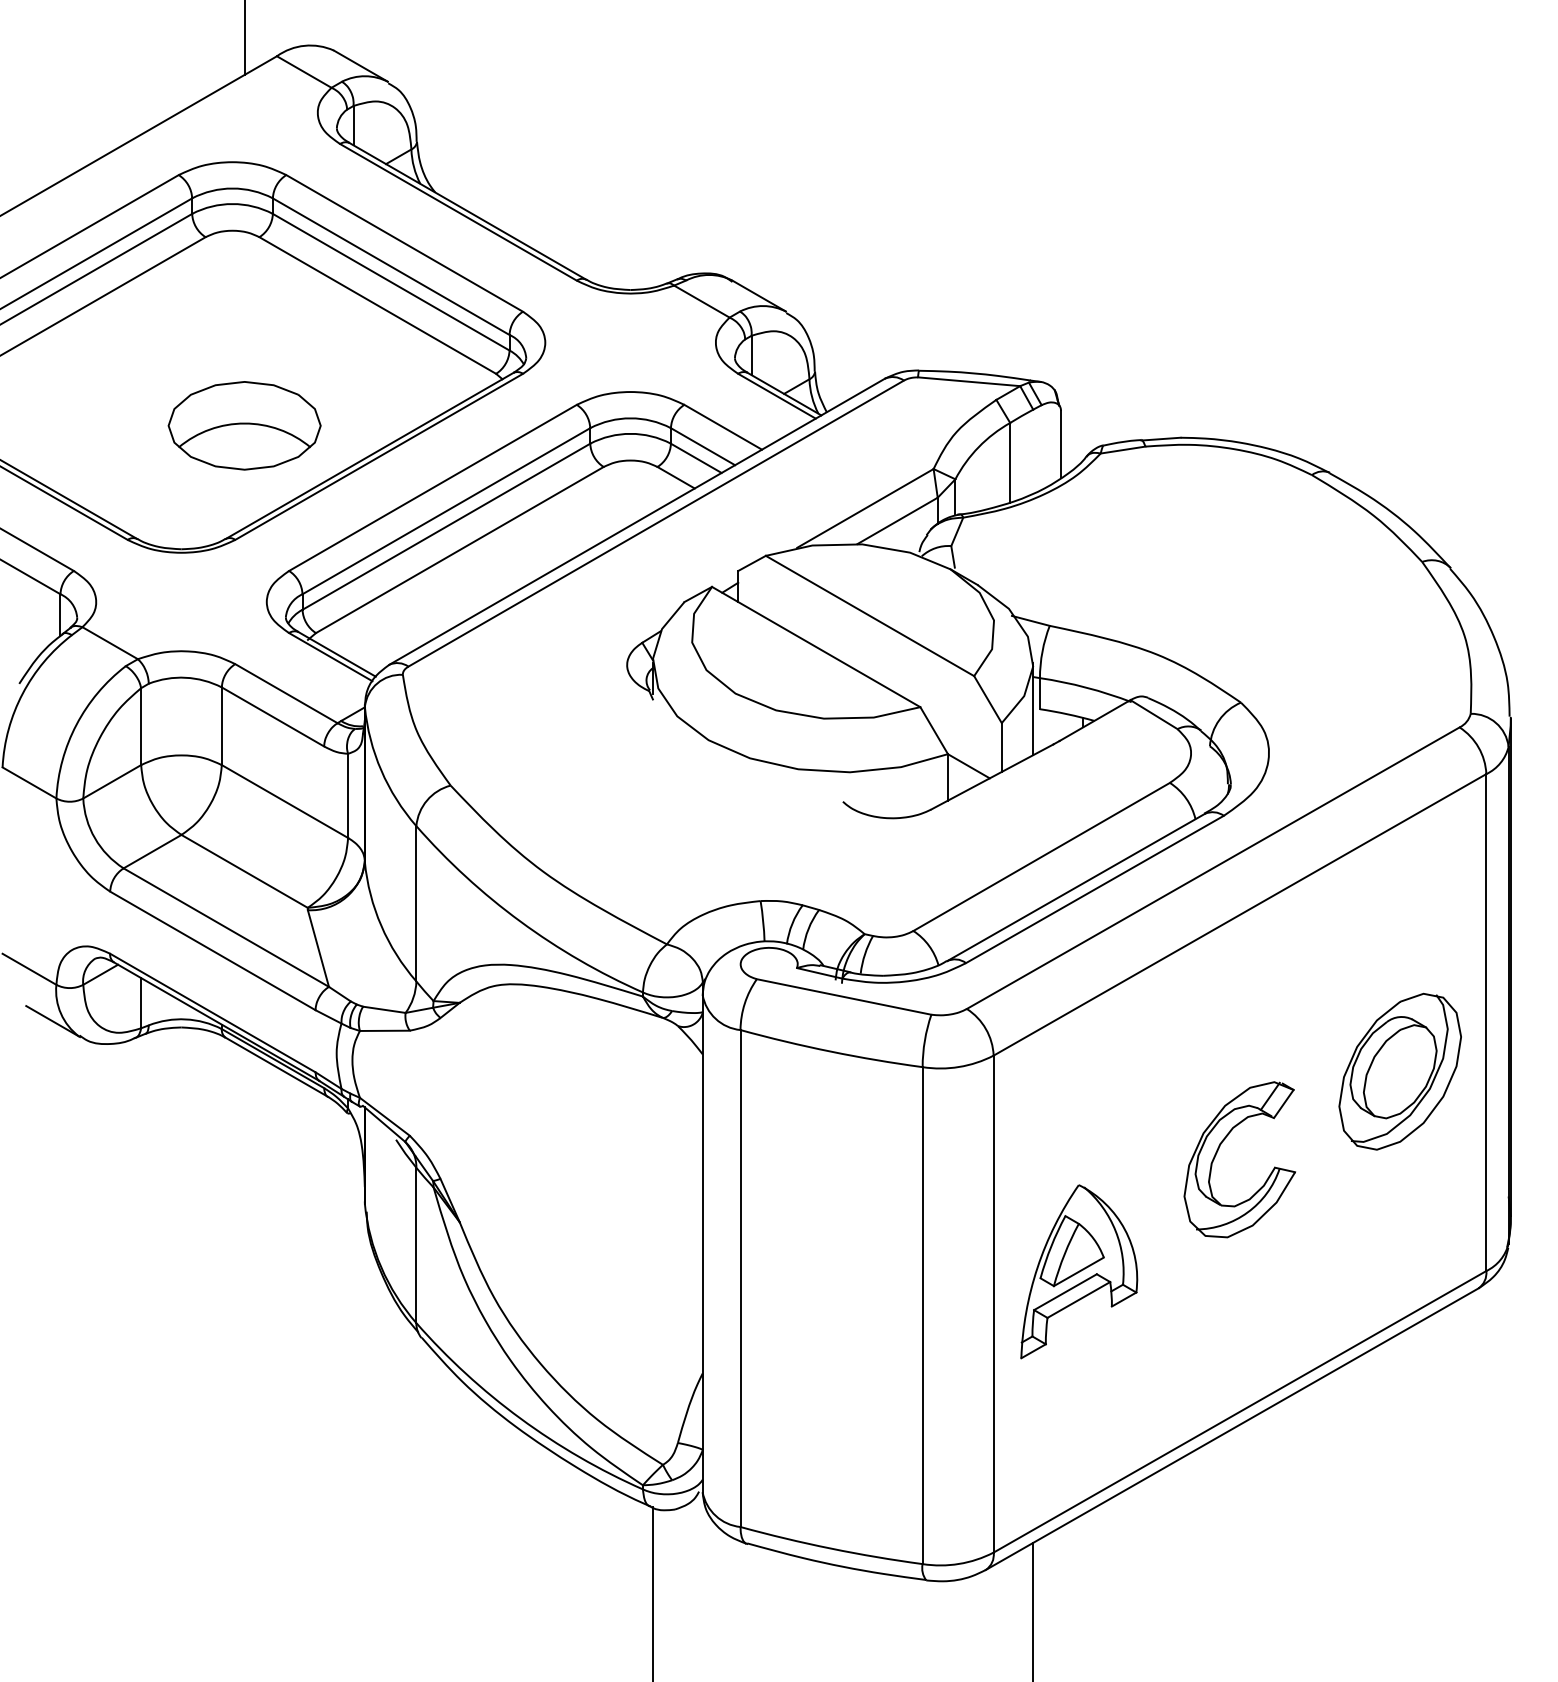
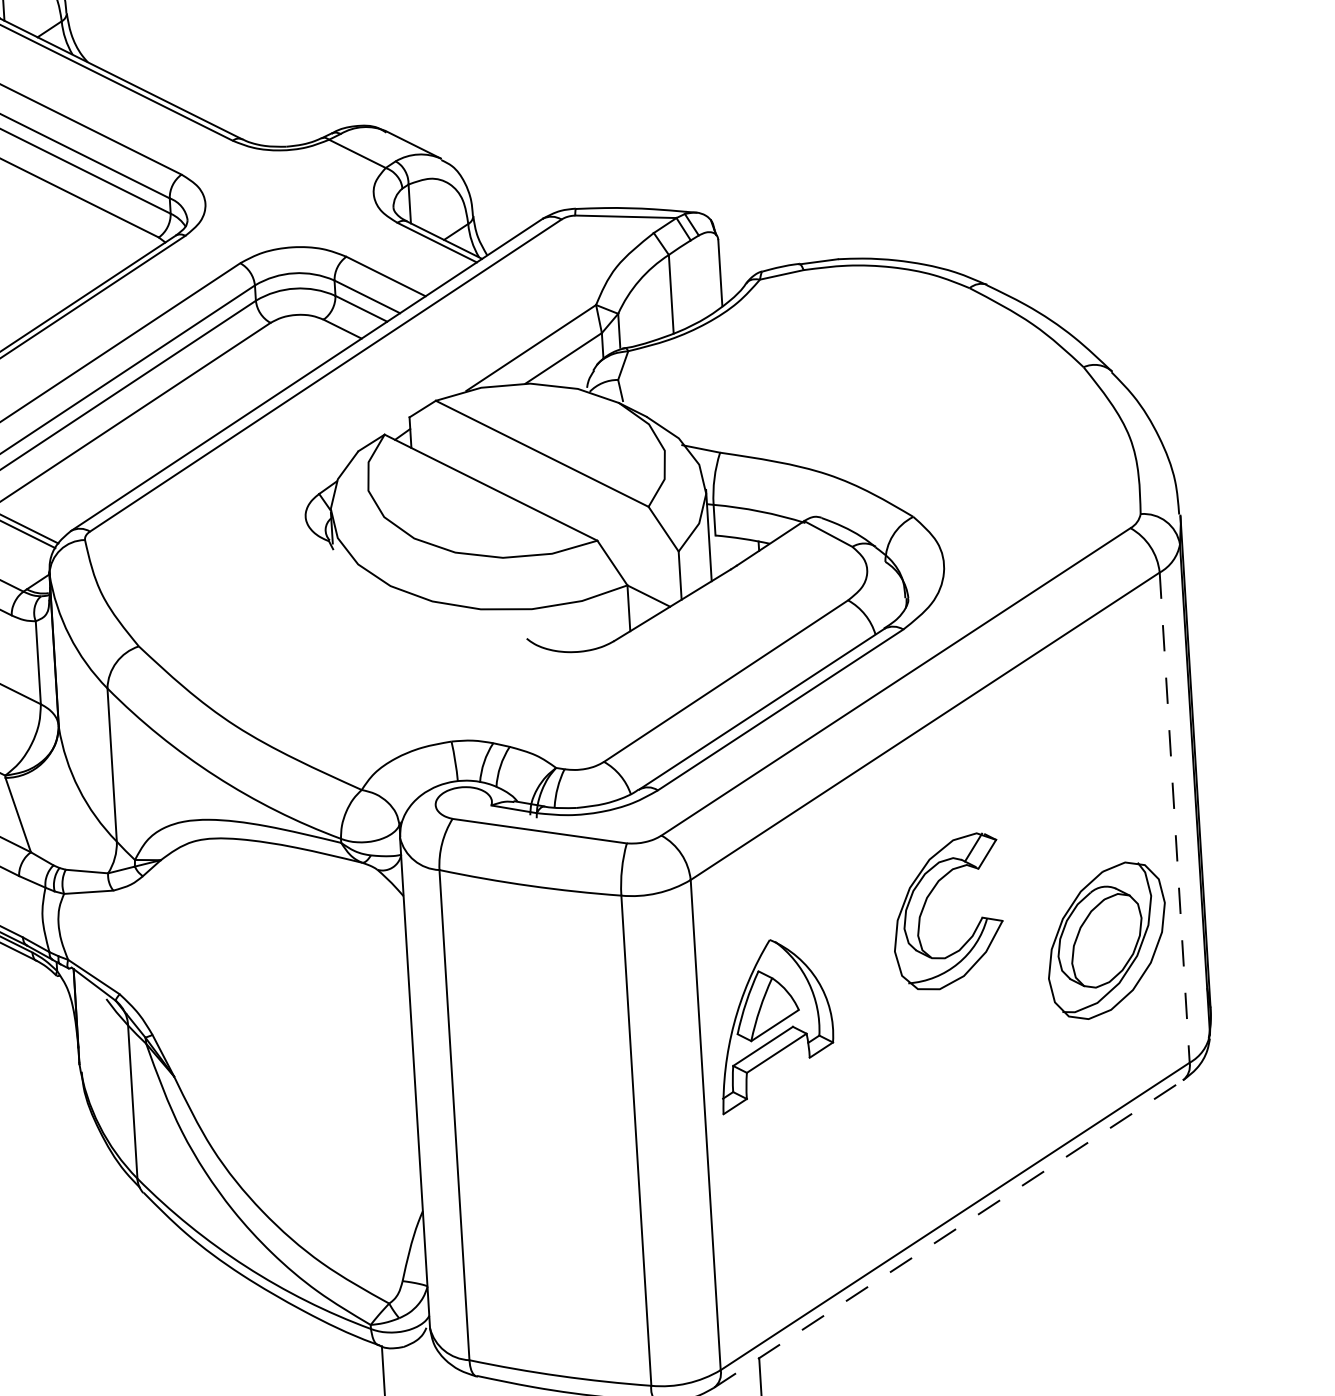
line: (1486, 1023) -> (1174, 818), solid -> dashed
part: (1399, 1071) -> (1106, 940), moved
part: (1217, 1153) -> (924, 907), moved
part: (1079, 1271) -> (775, 1025), moved
line: (1232, 1429) -> (948, 1234), solid -> dashed

